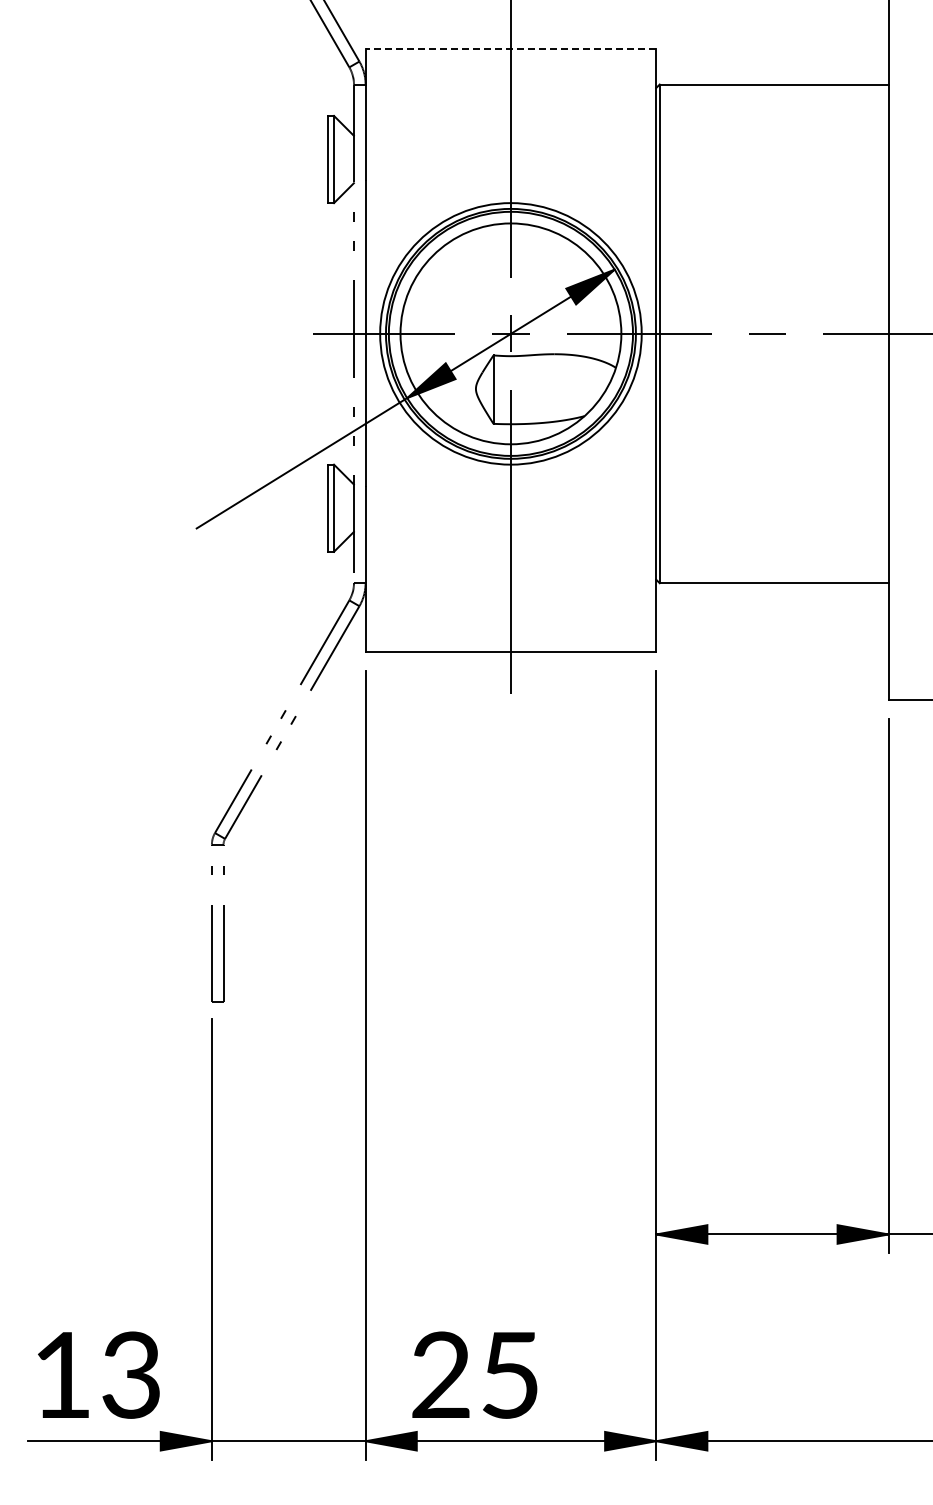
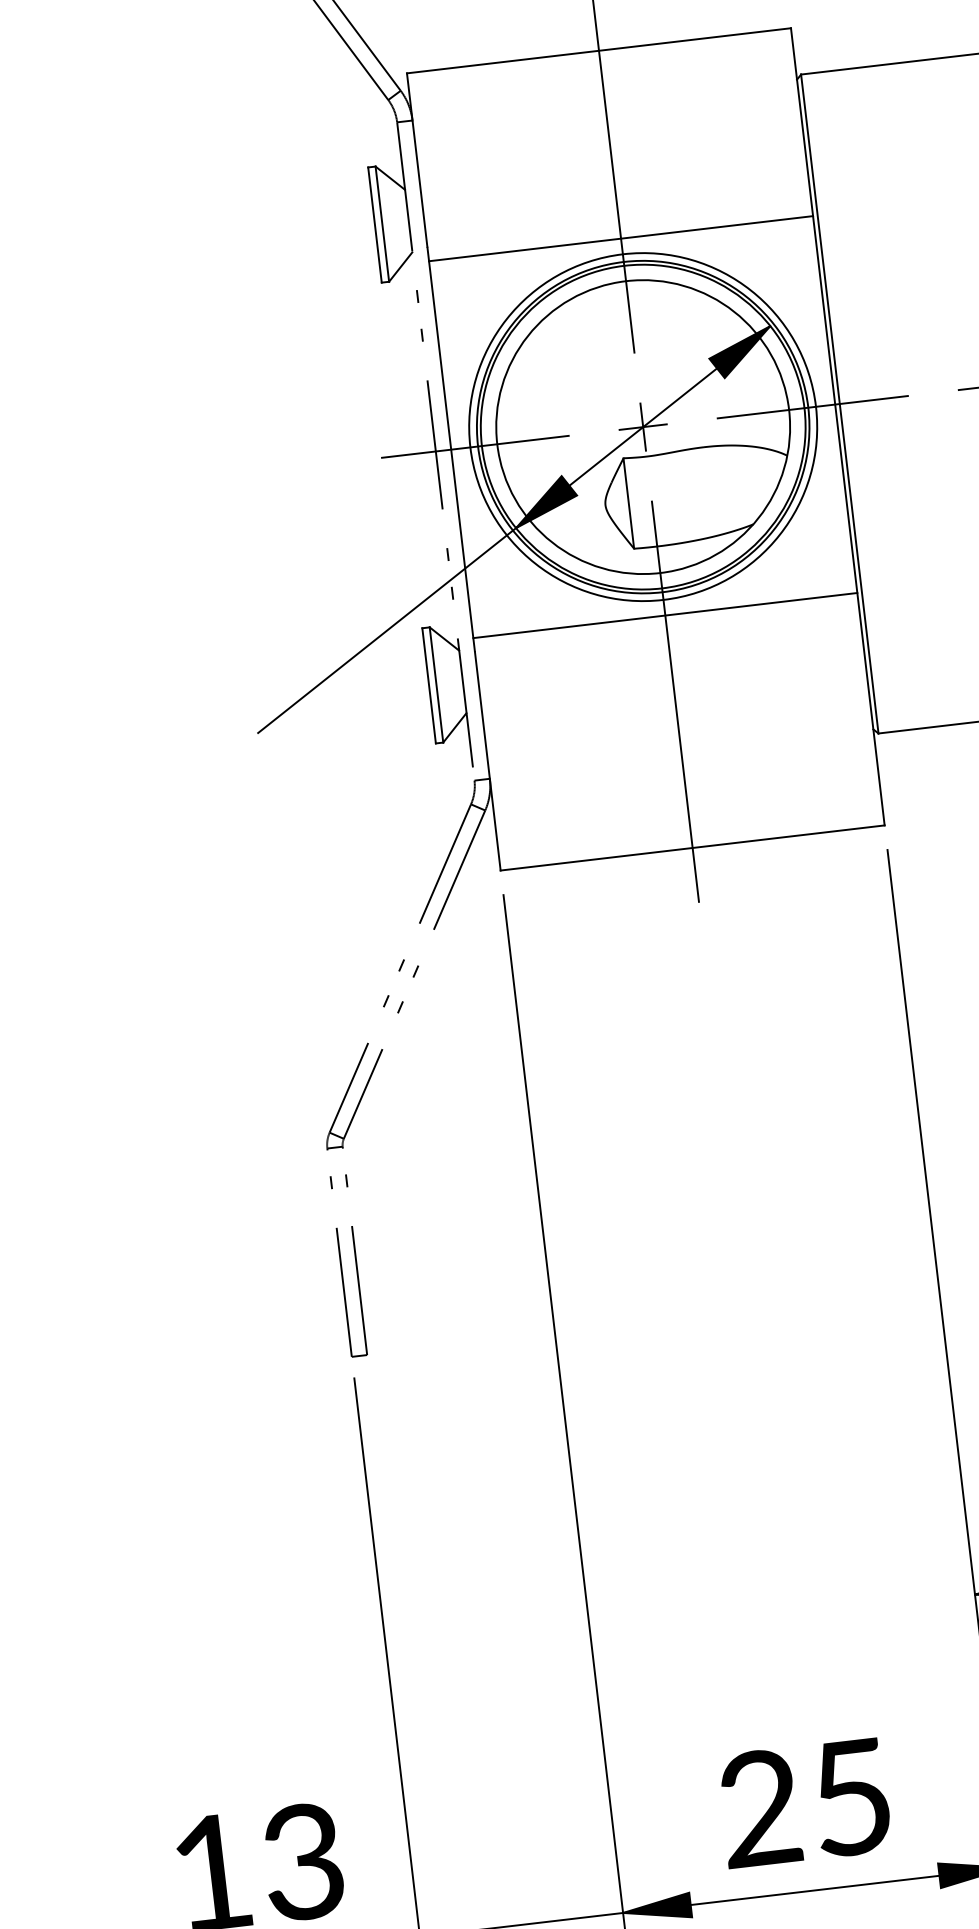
line: (510, 49) -> (598, 51), dashed -> solid
line: (510, 191) -> (620, 239), added
line: (510, 476) -> (664, 615), added
text: (474, 1374) -> (804, 1802), moved

